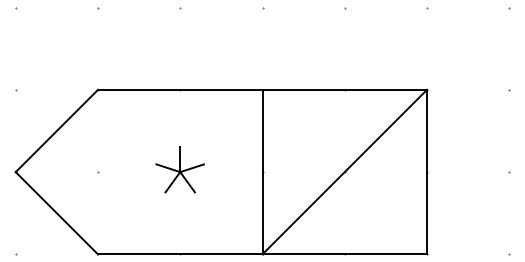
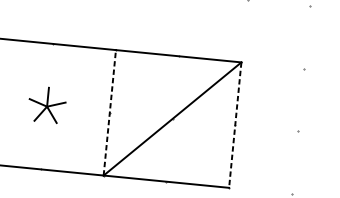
line: (262, 171) -> (109, 112), solid -> dashed
line: (426, 172) -> (234, 125), solid -> dashed

